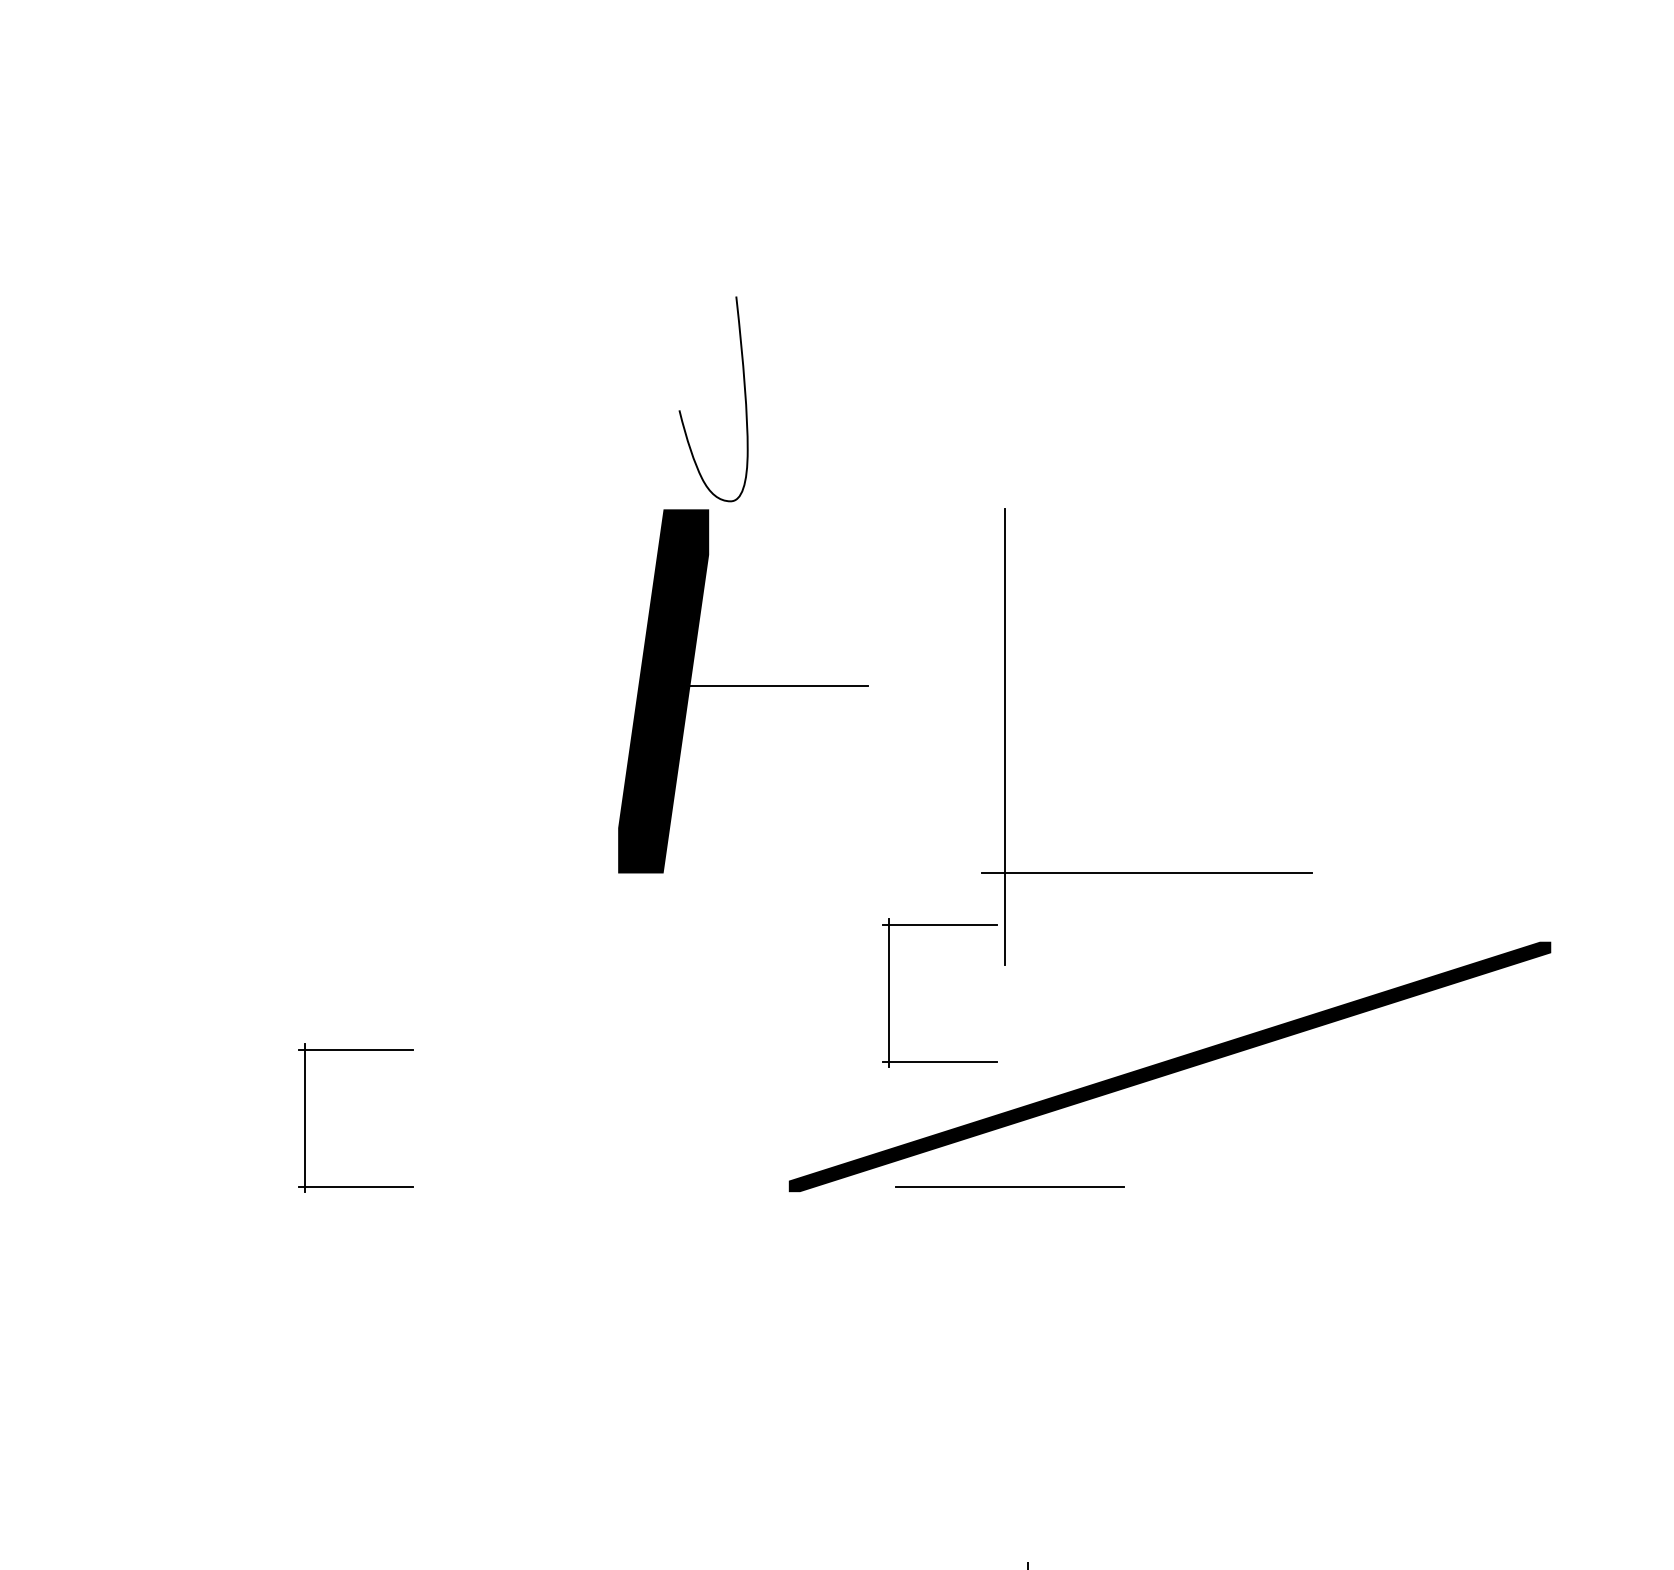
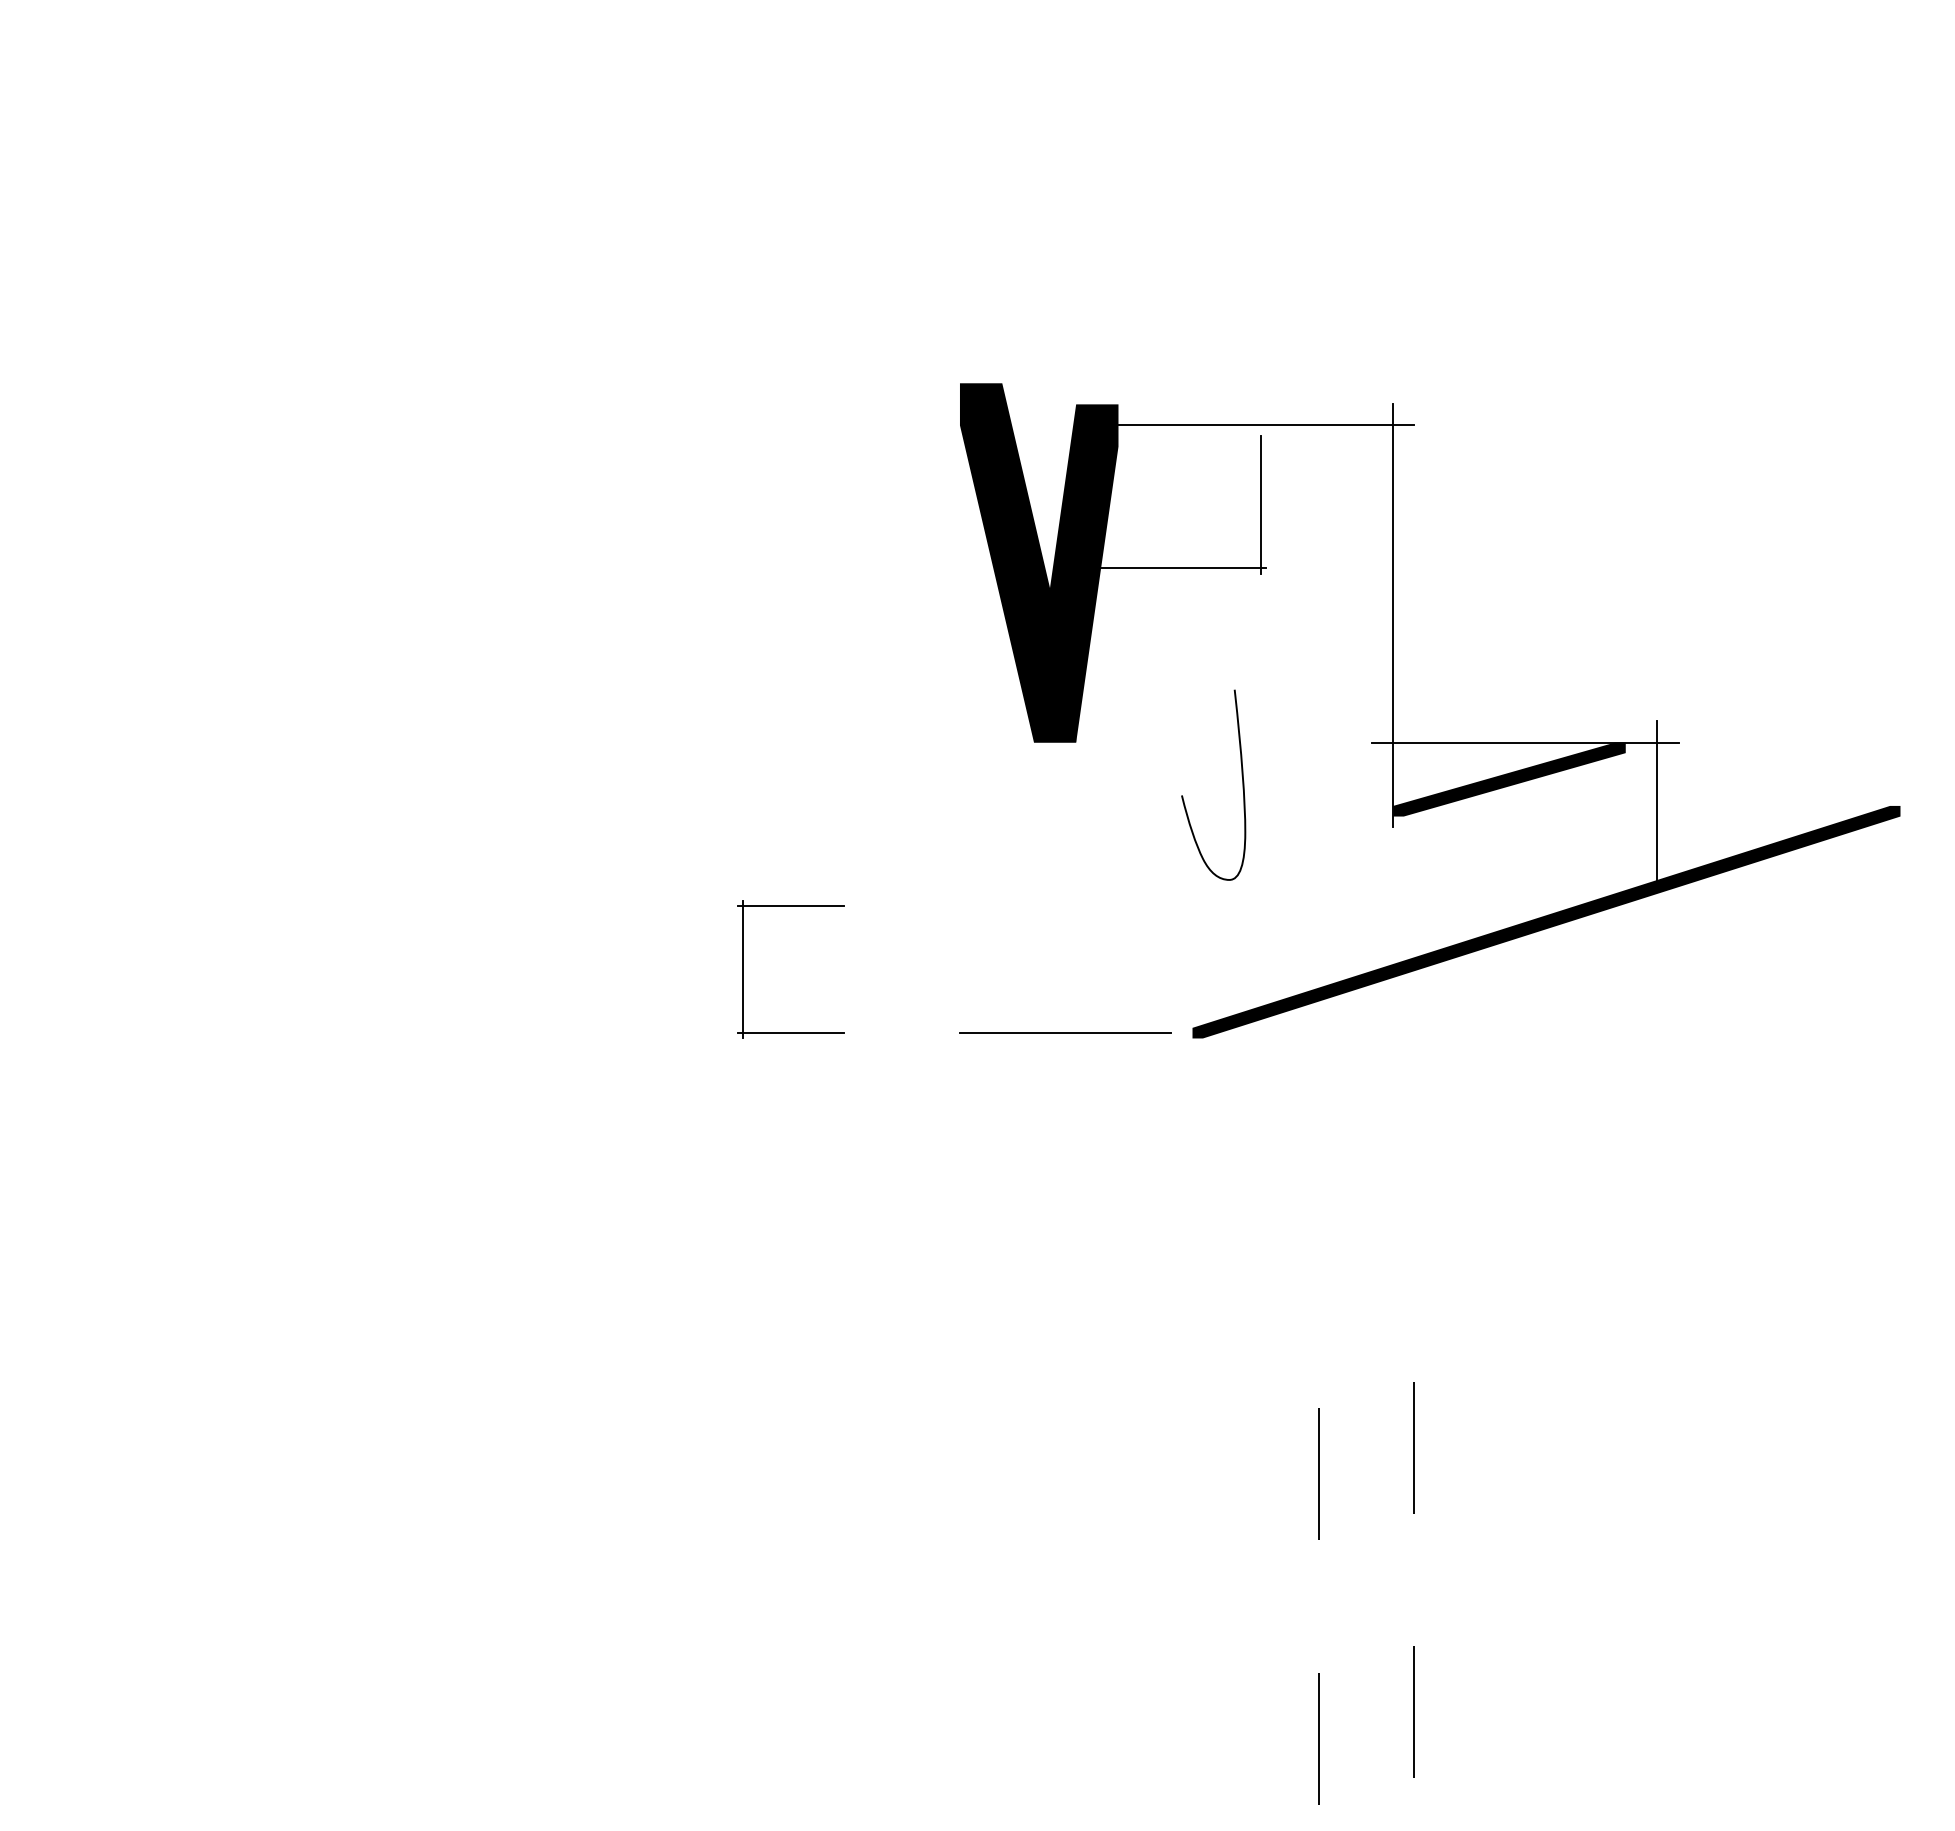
curve: (744, 398) -> (1242, 784), moved
line: (845, 532) -> (1245, 425), added
line: (863, 617) -> (1261, 504), added
fill: (600, 679) -> (1017, 562), added
fill: (1130, 913) -> (1509, 779), added
line: (1289, 941) -> (1657, 805), added
part: (888, 992) -> (1285, 853), removed
line: (1009, 1185) -> (1065, 1032), moved

